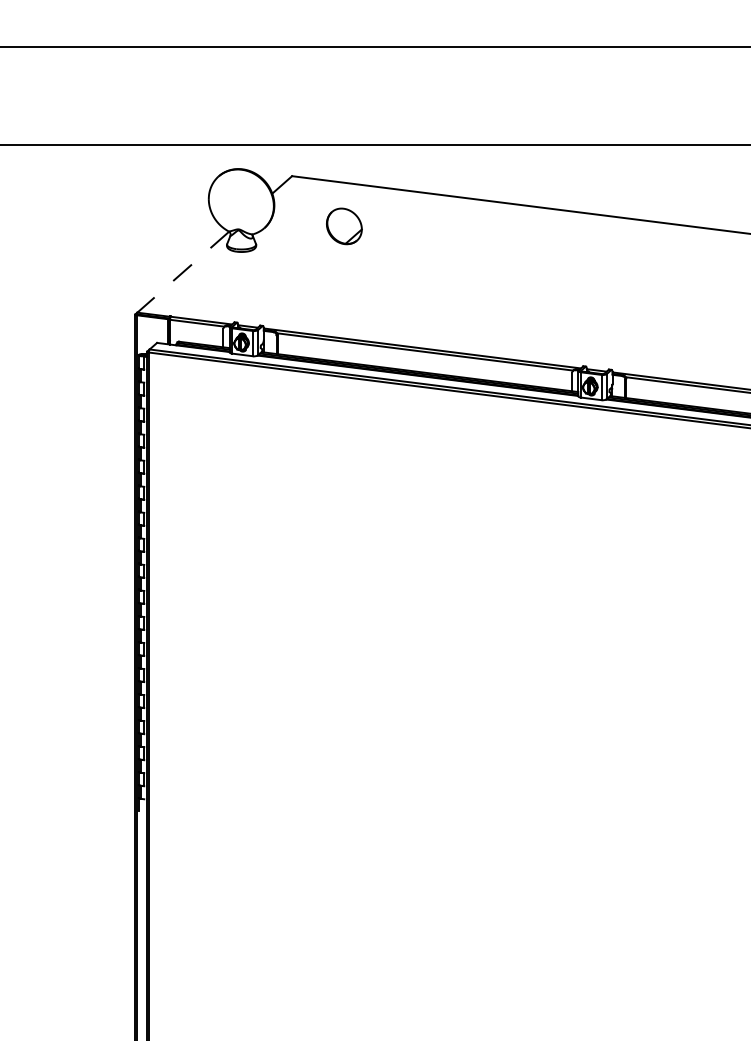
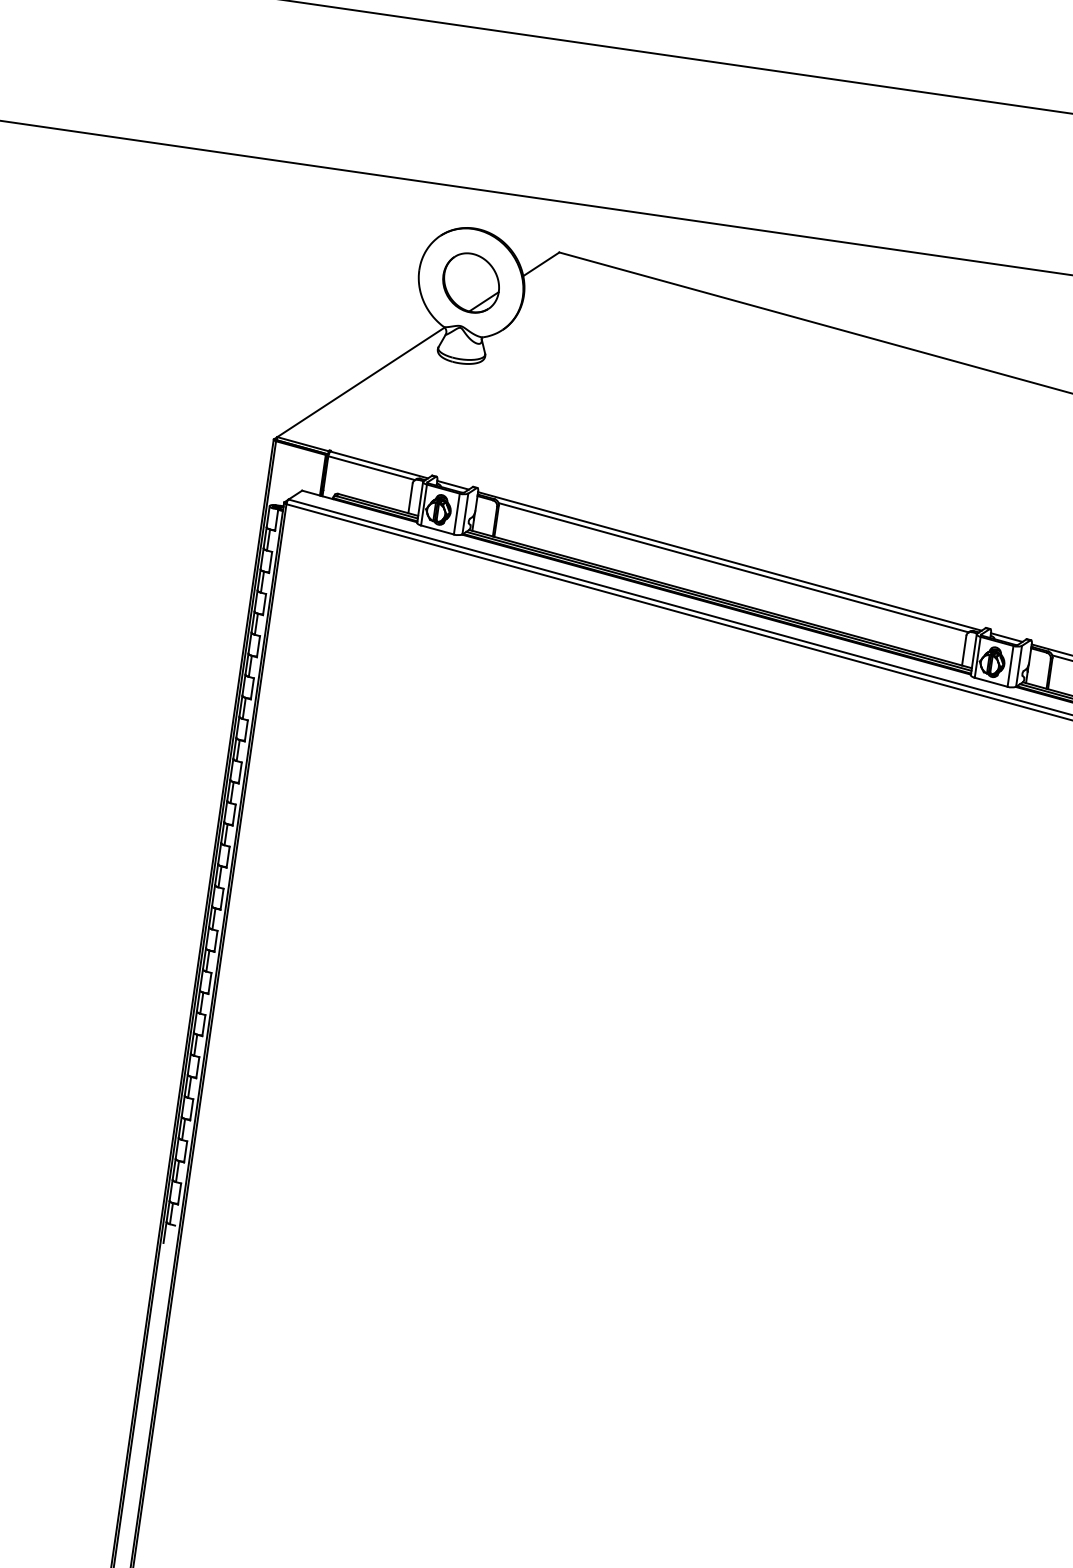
part: (344, 226) -> (471, 283), moved
line: (182, 272) -> (359, 382), dashed -> solid

